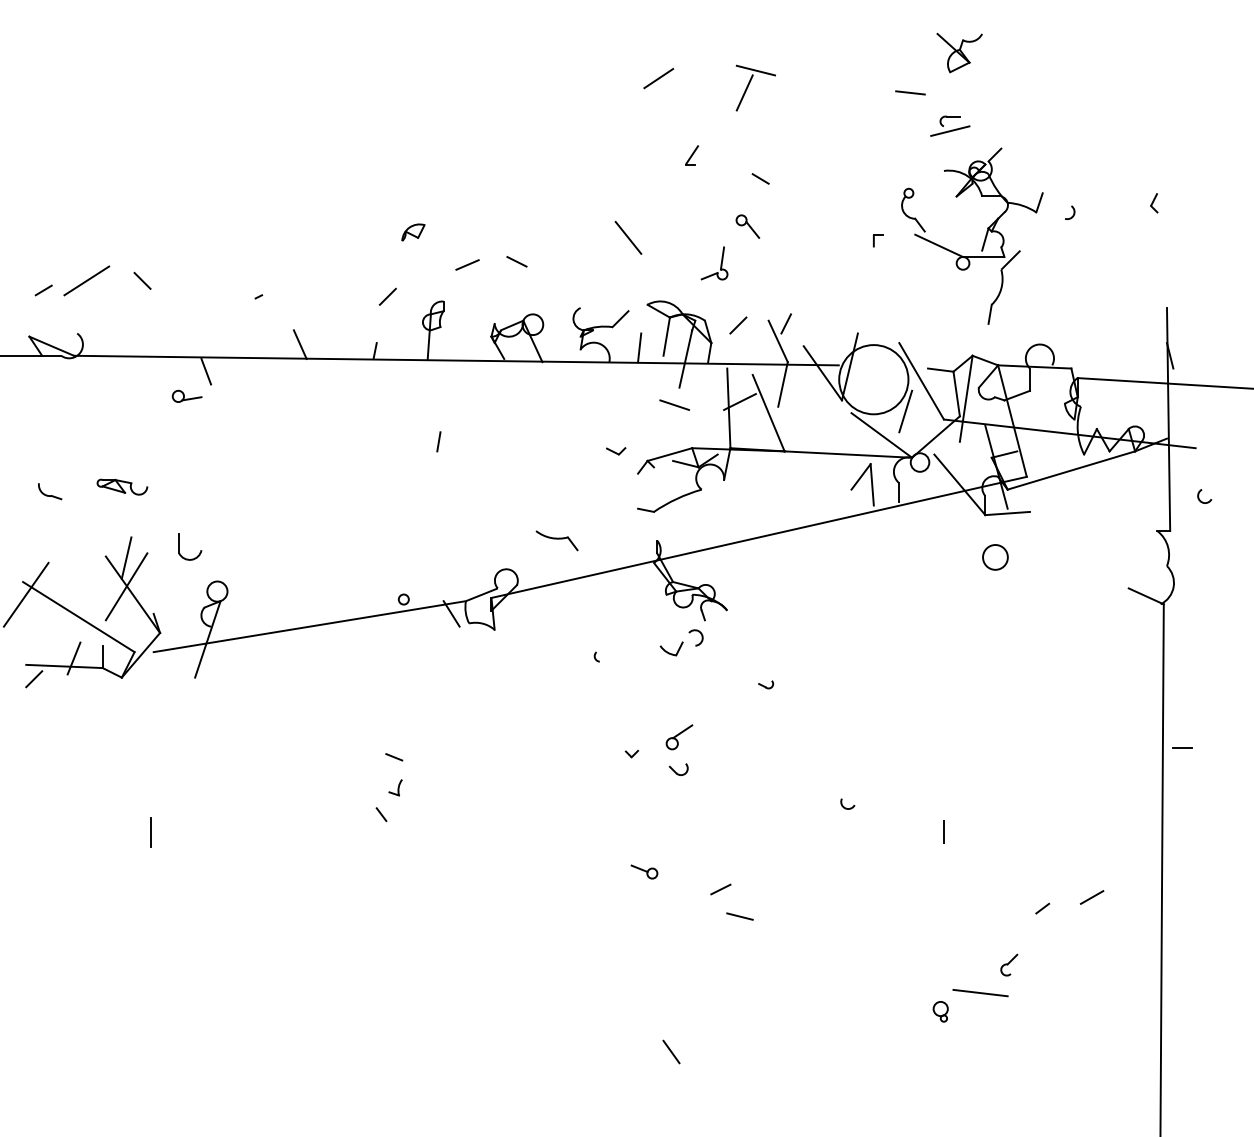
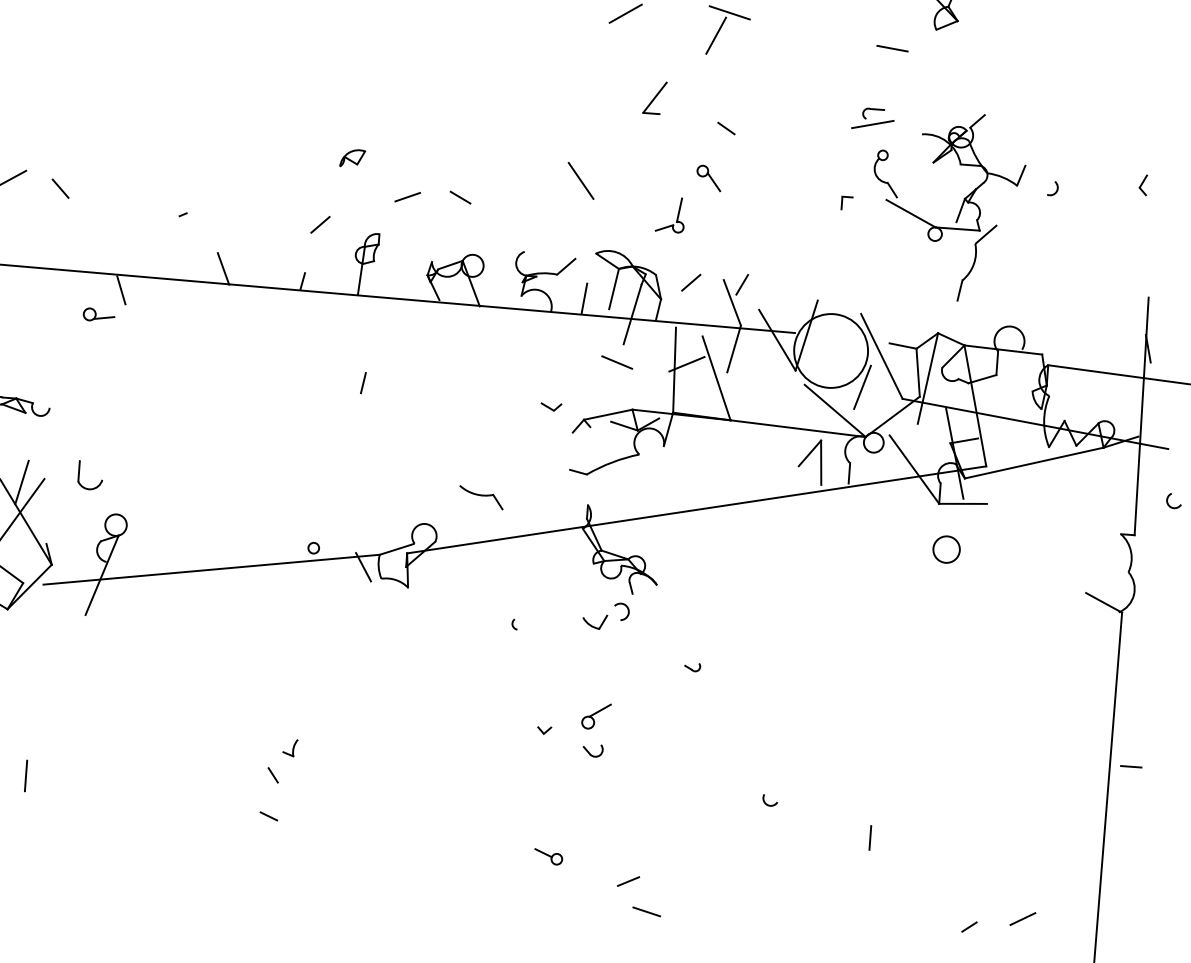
part: (950, 125) -> (873, 118), moved
part: (692, 155) -> (655, 98), size x1.6
line: (394, 757) -> (269, 816), moved

